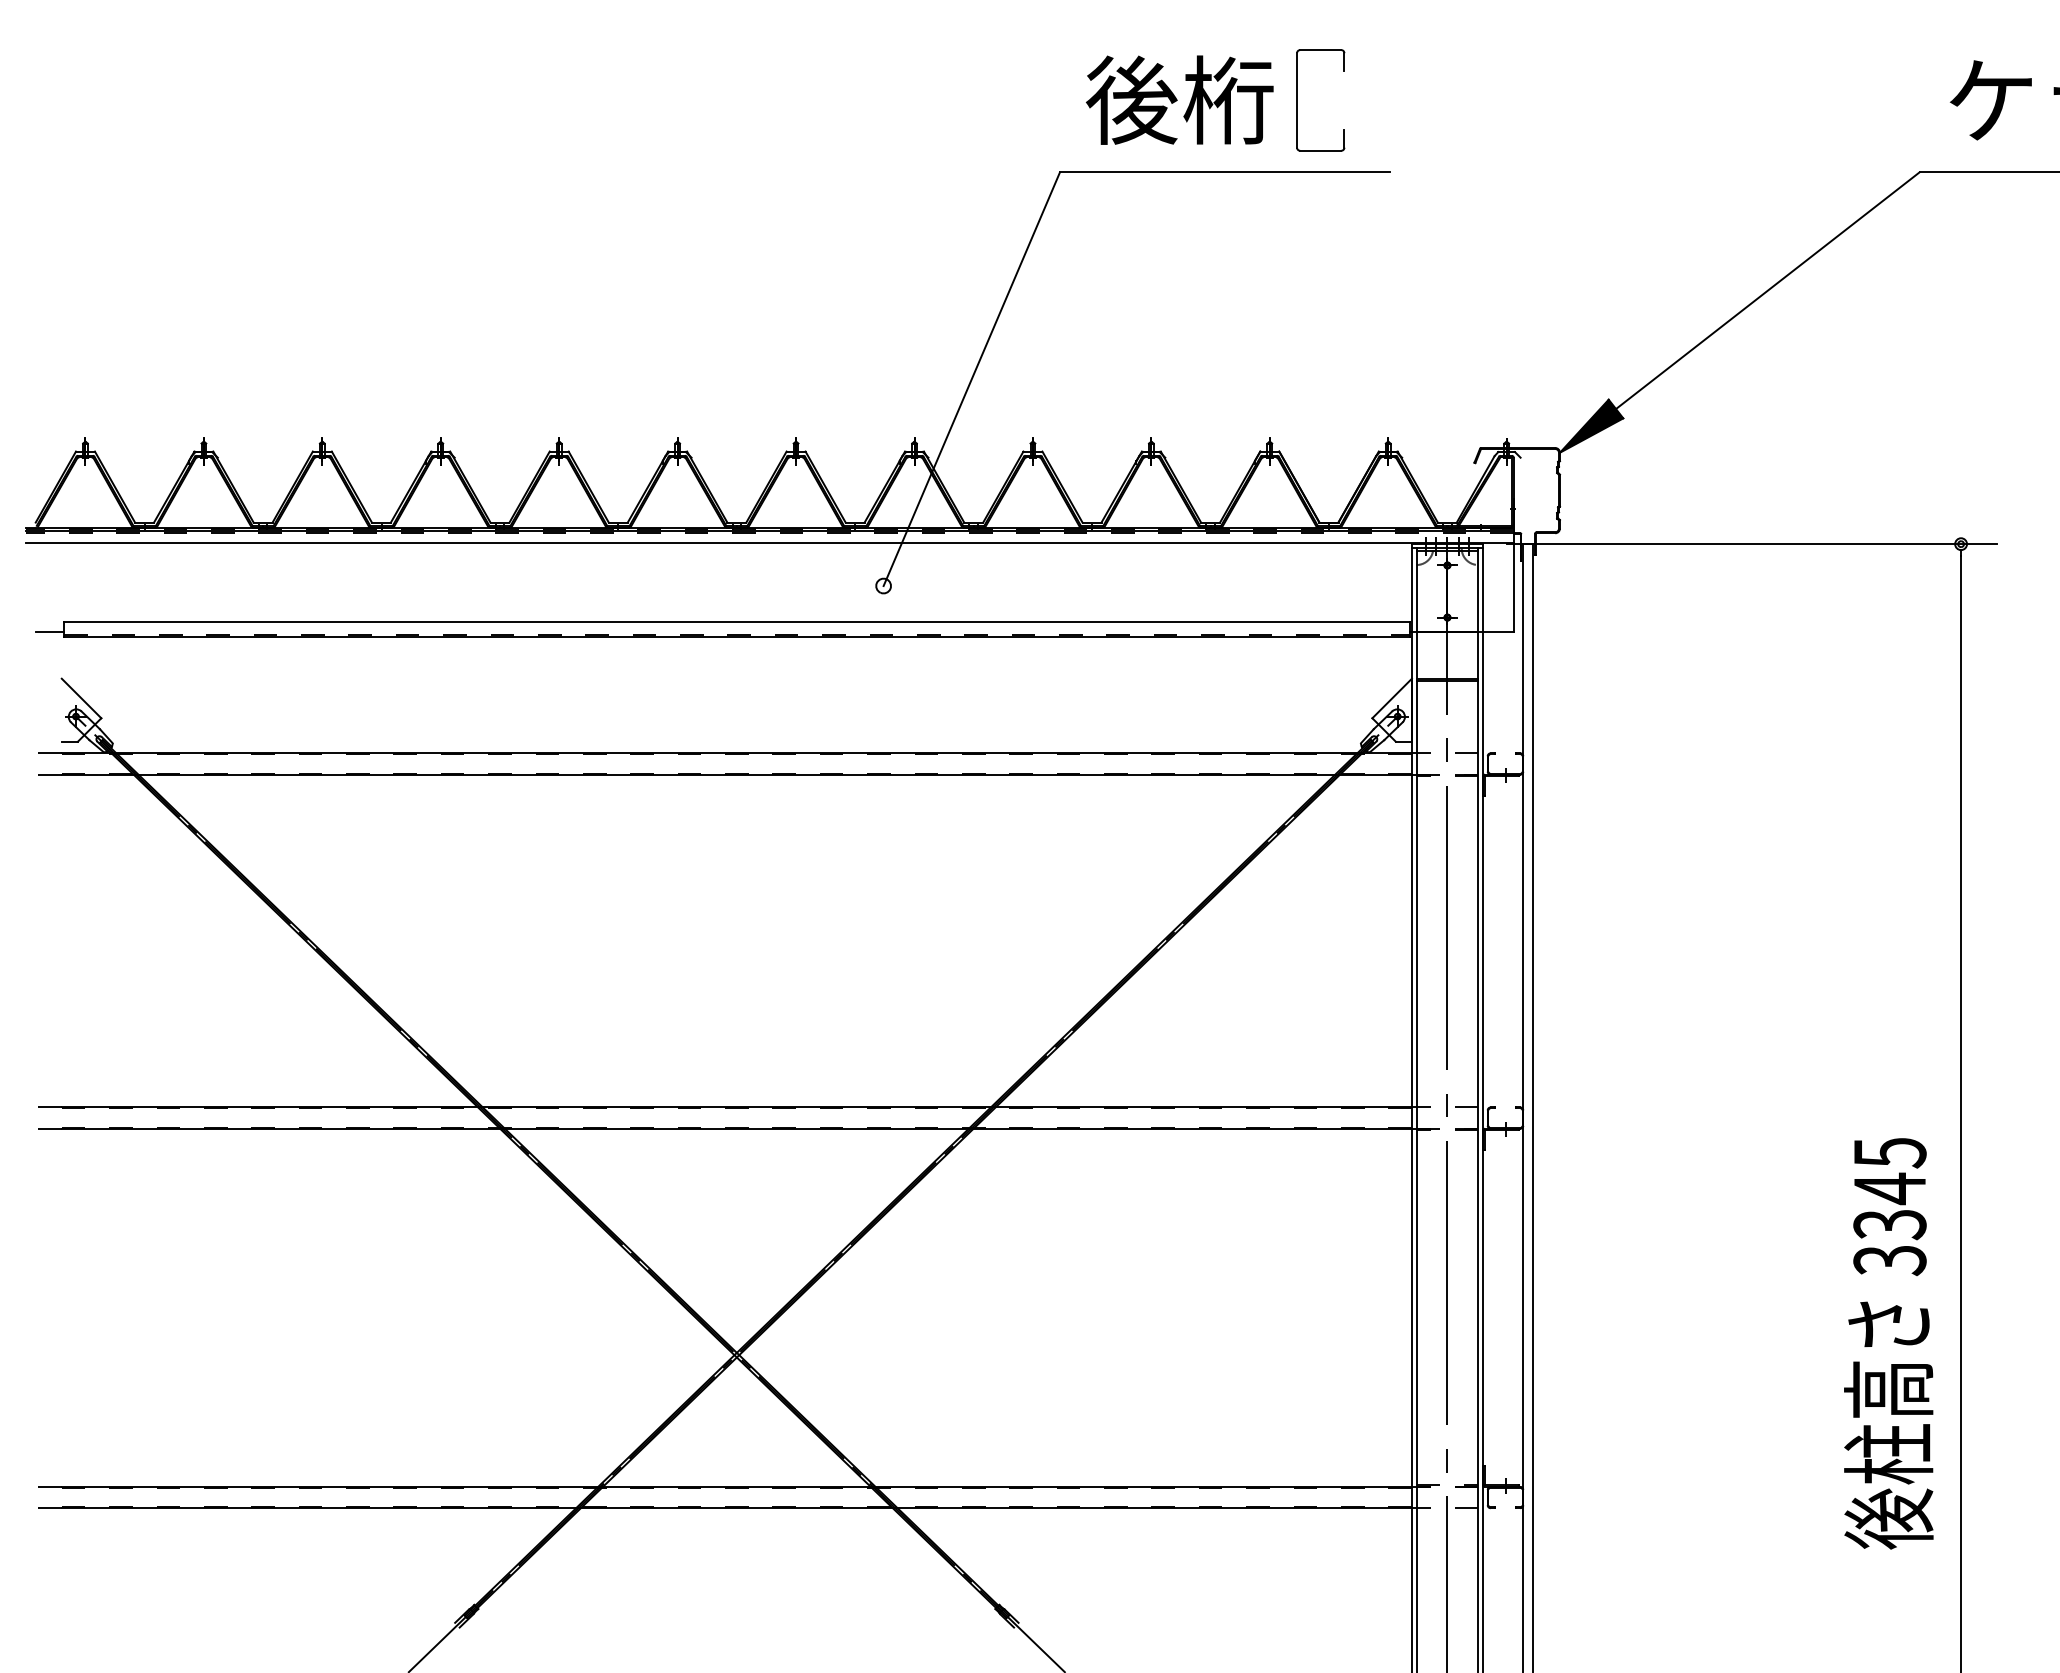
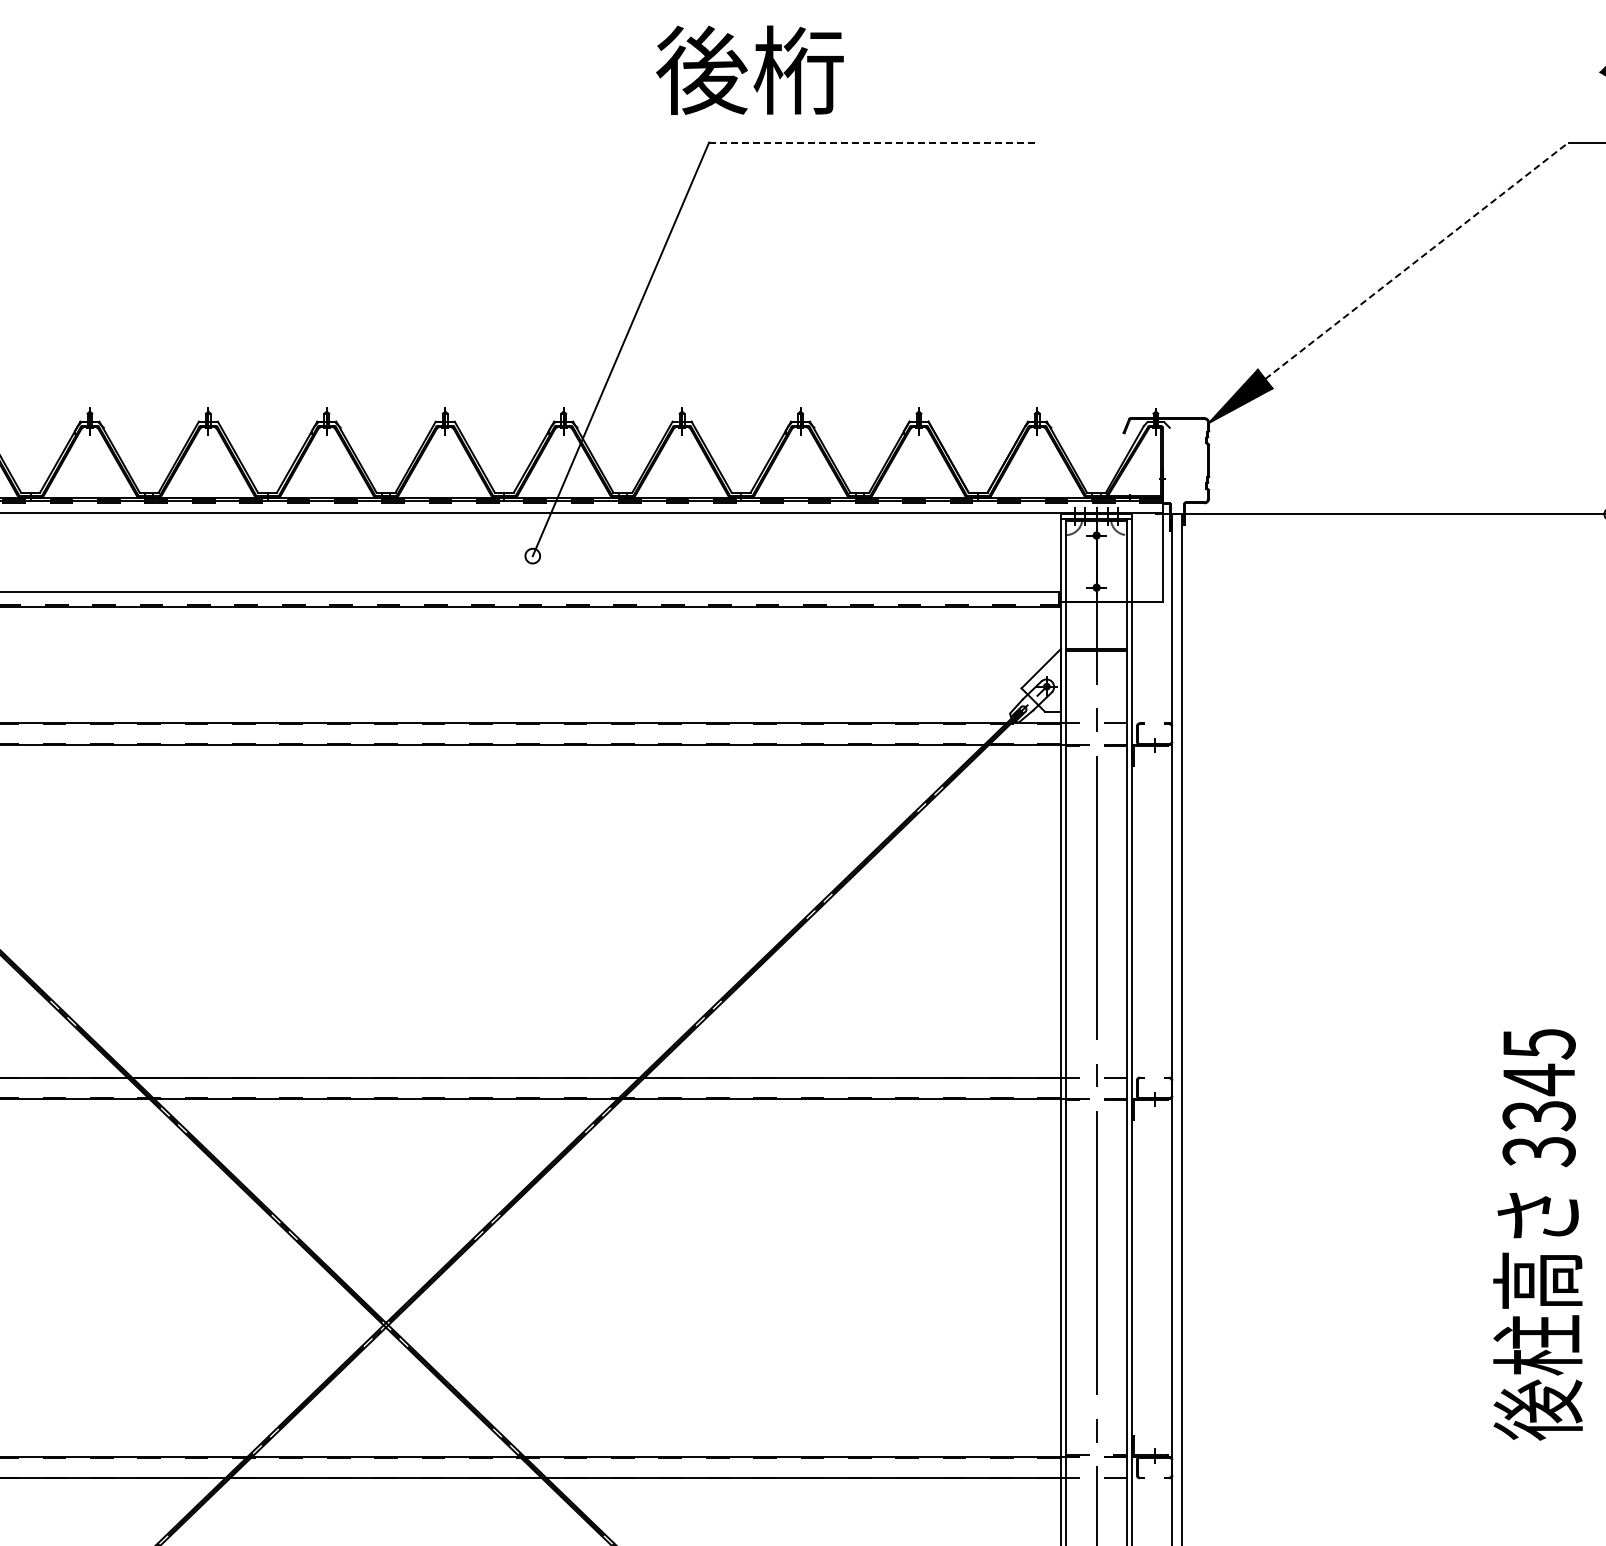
text: (1179, 99) -> (749, 69), moved
part: (1297, 100) -> (946, 70), removed
line: (1224, 172) -> (873, 142), solid -> dashed
line: (1768, 290) -> (1417, 260), solid -> dashed
text: (1888, 1343) -> (1537, 1234), moved

